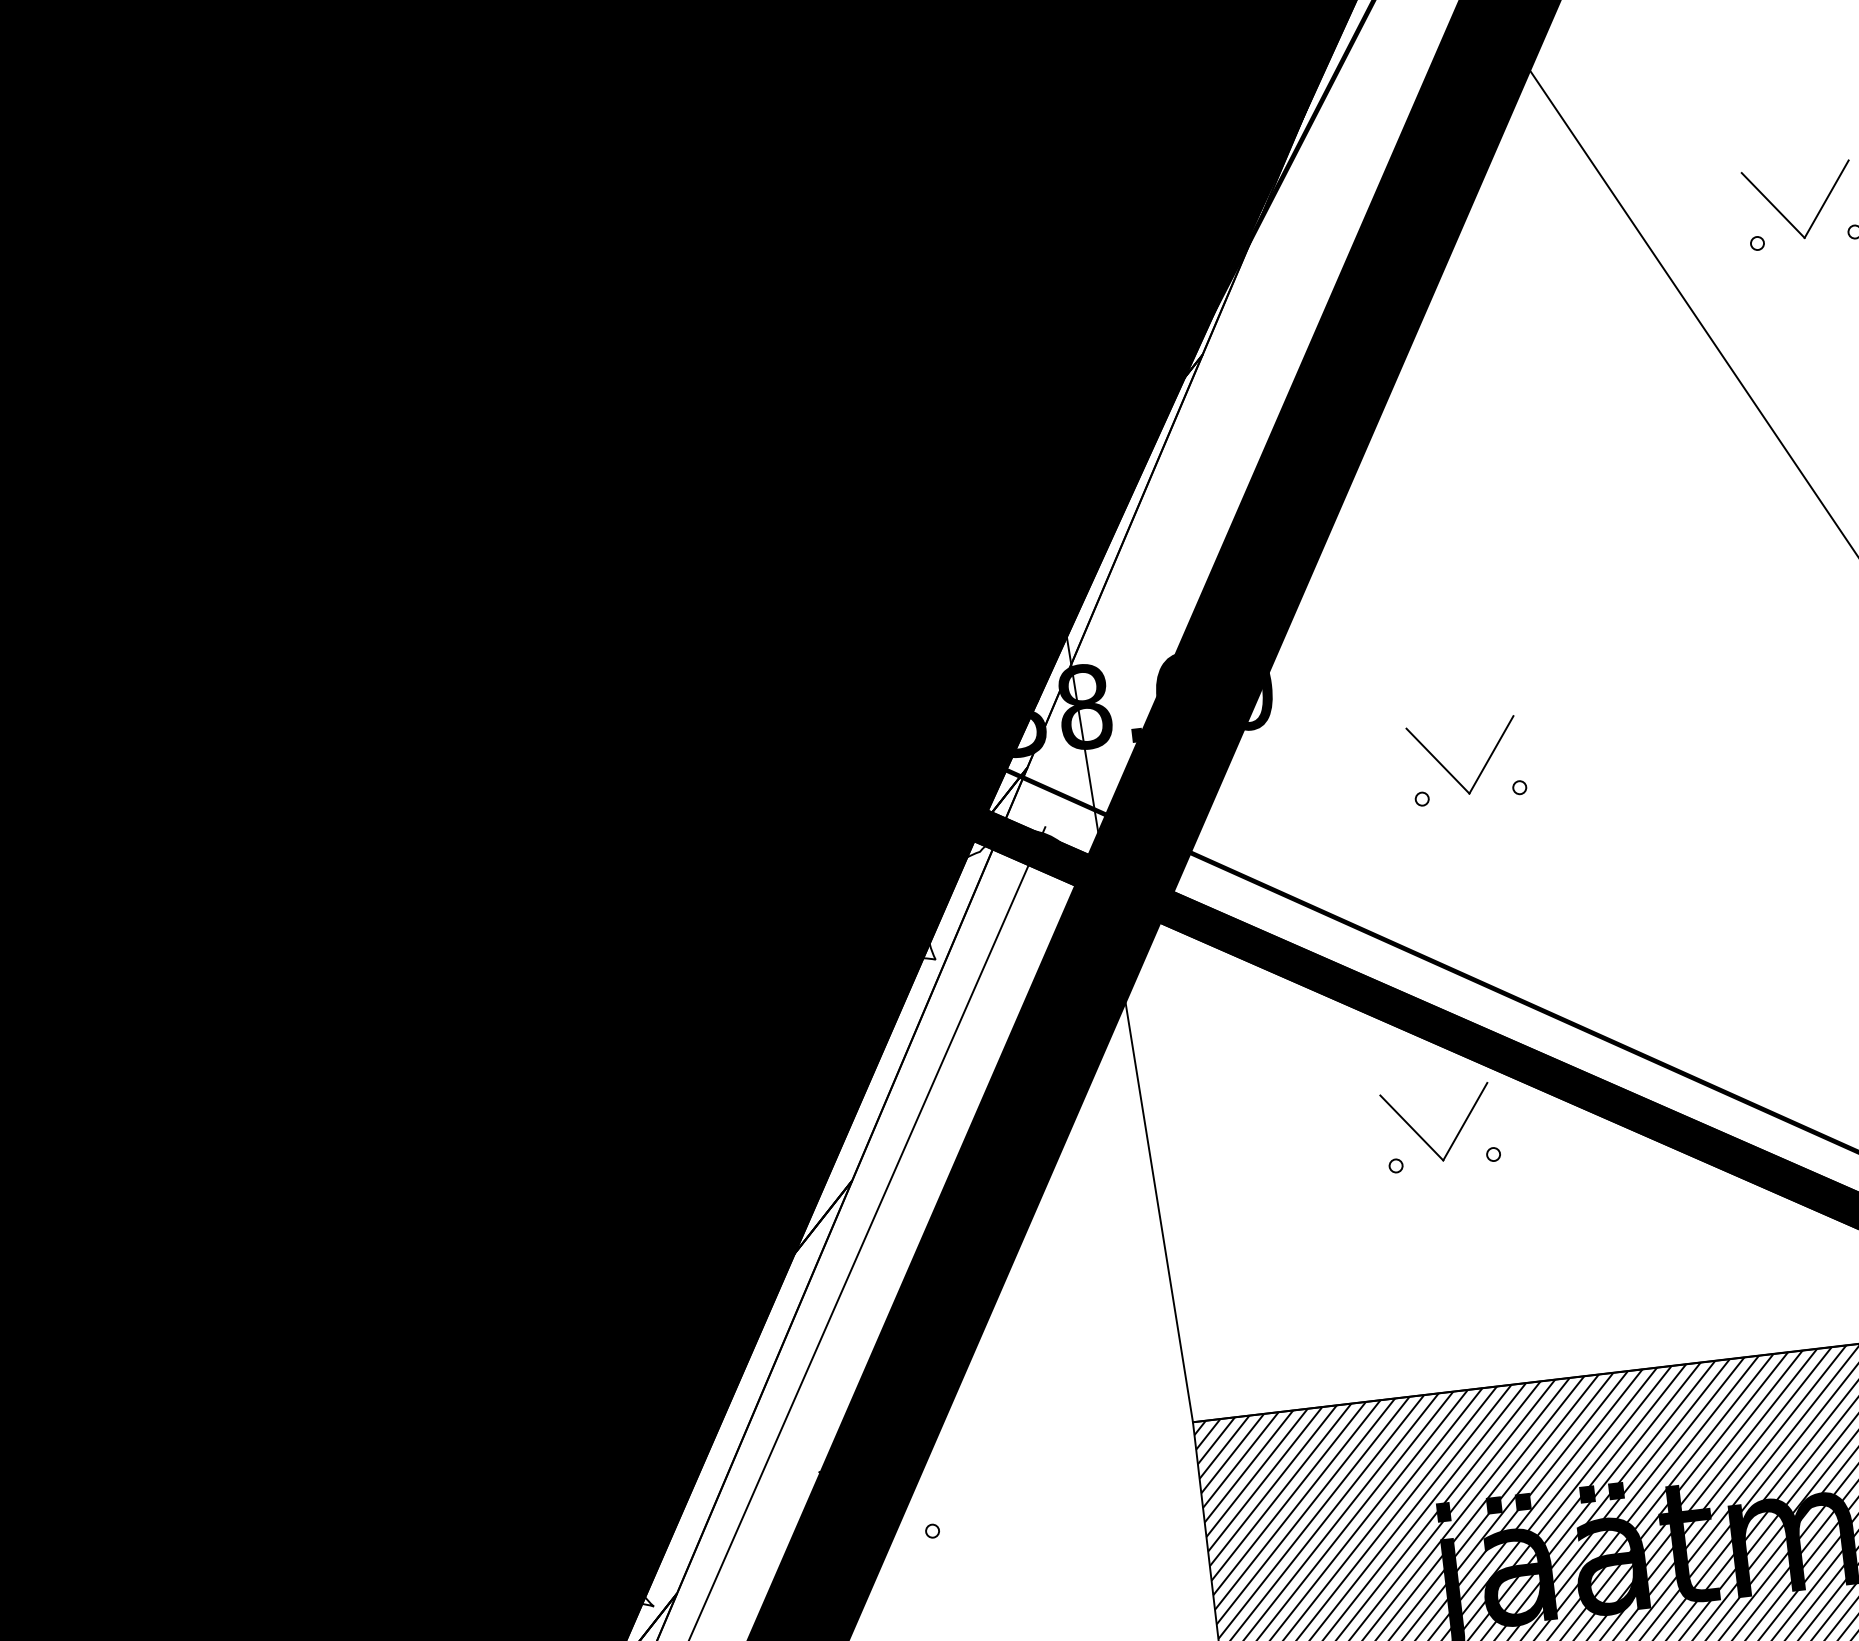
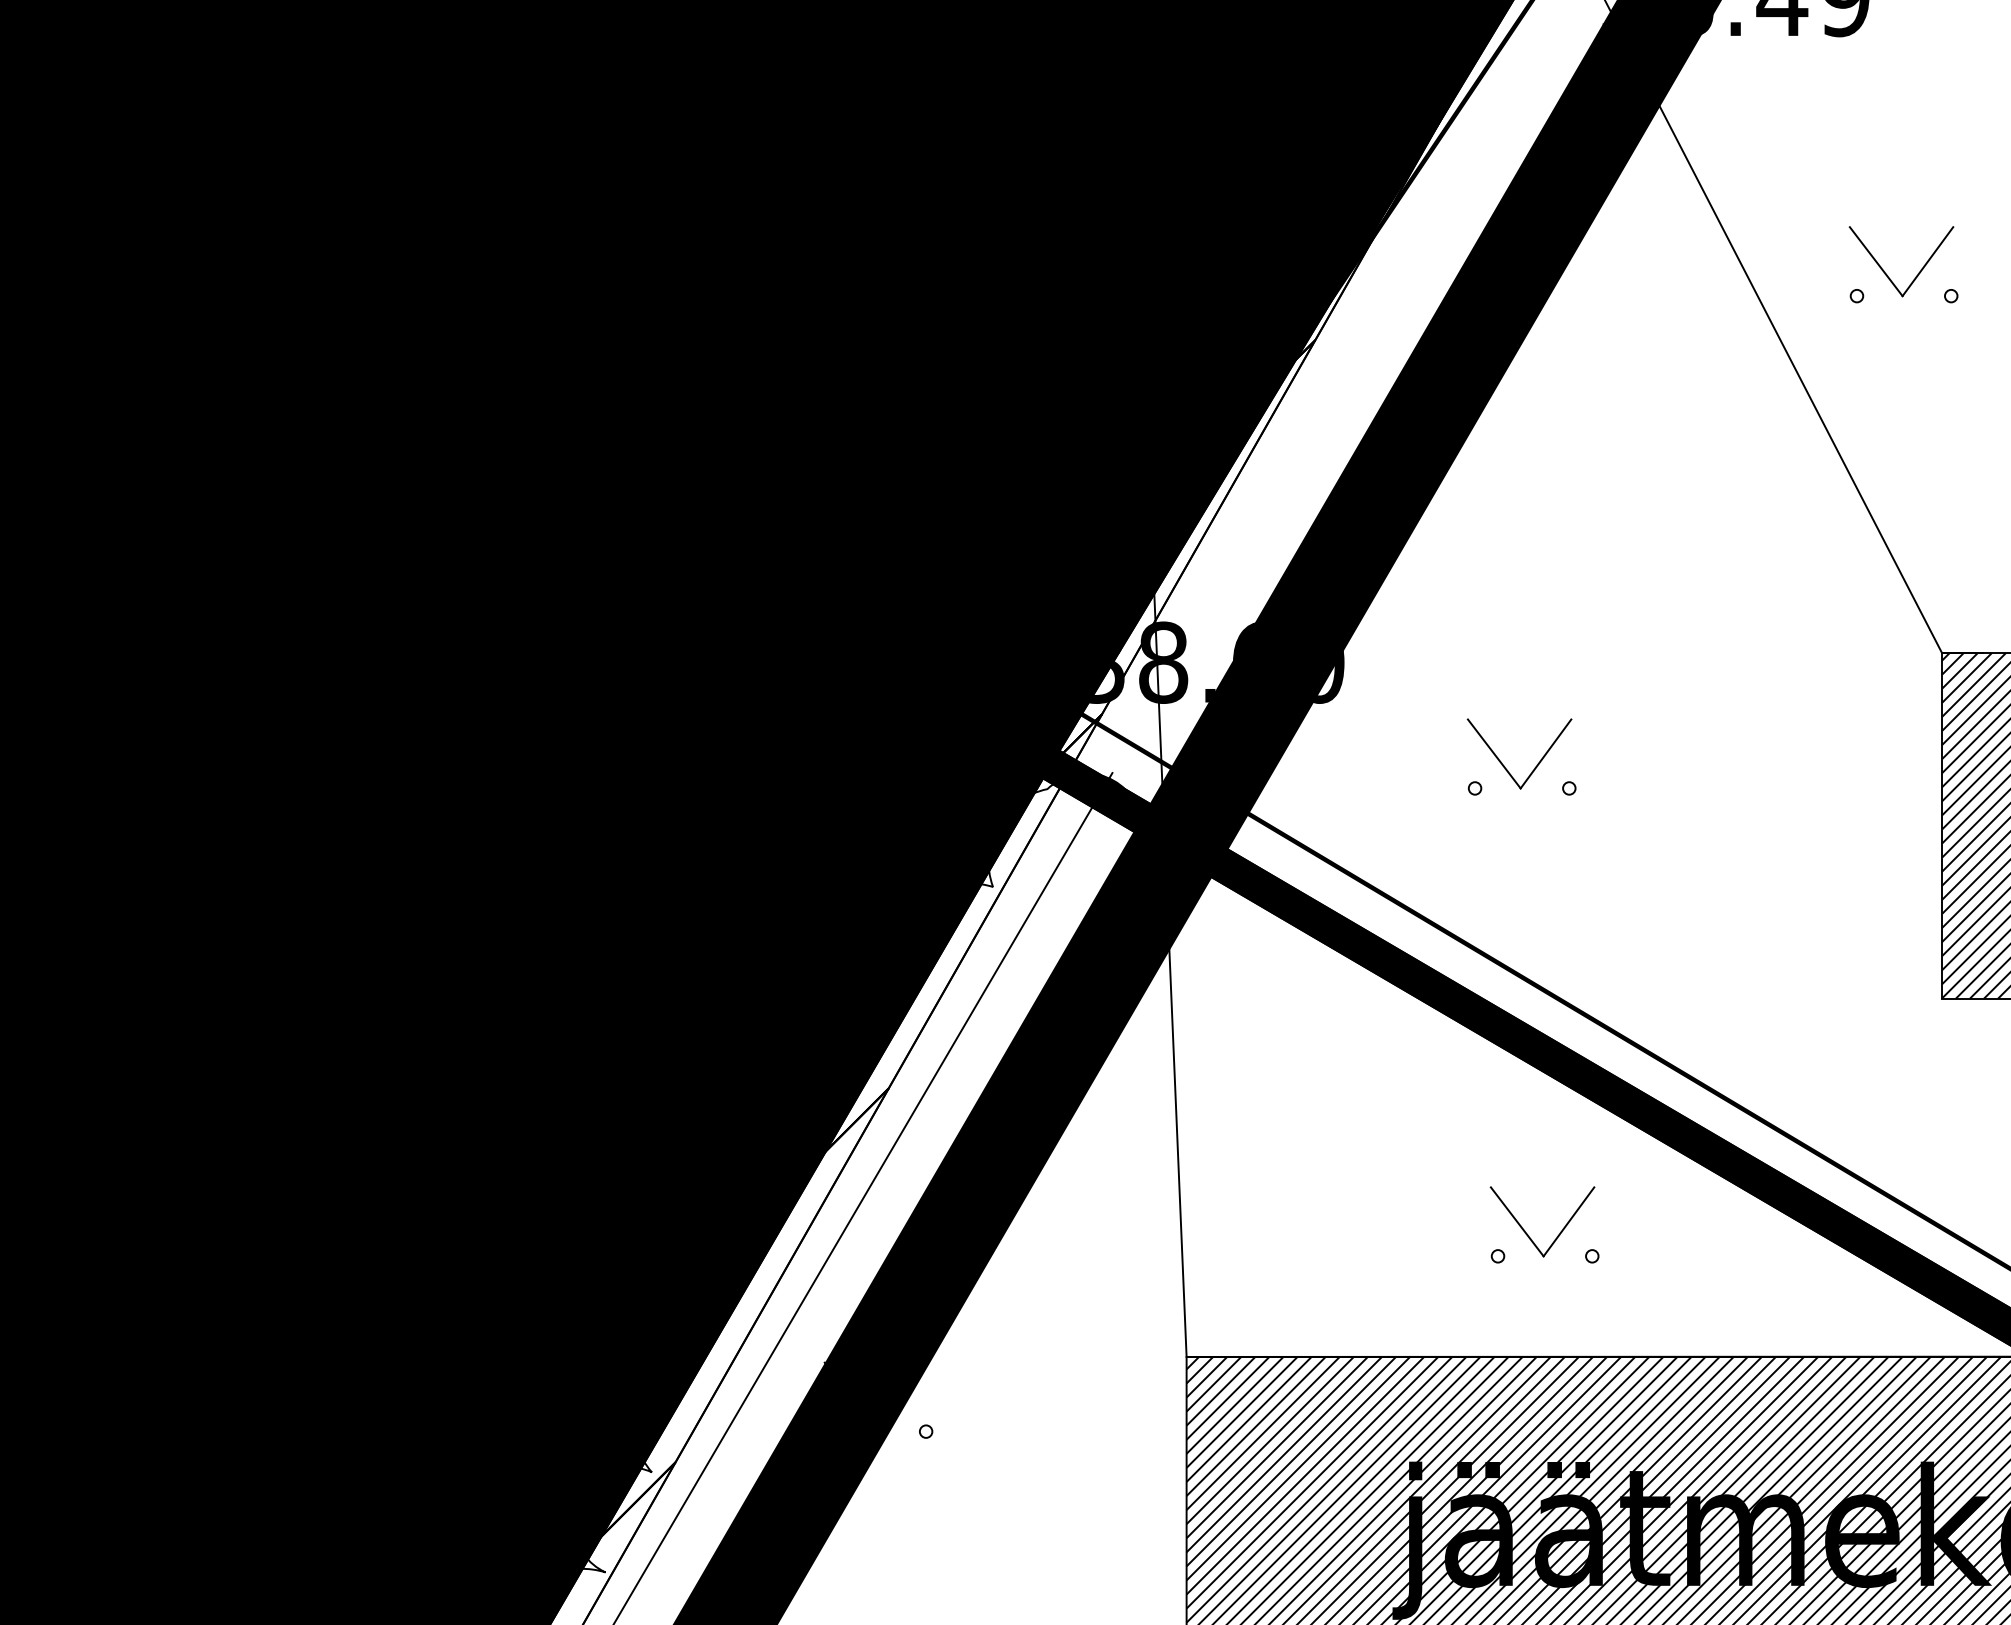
part: (1456, 1133) -> (1559, 1232), moved

